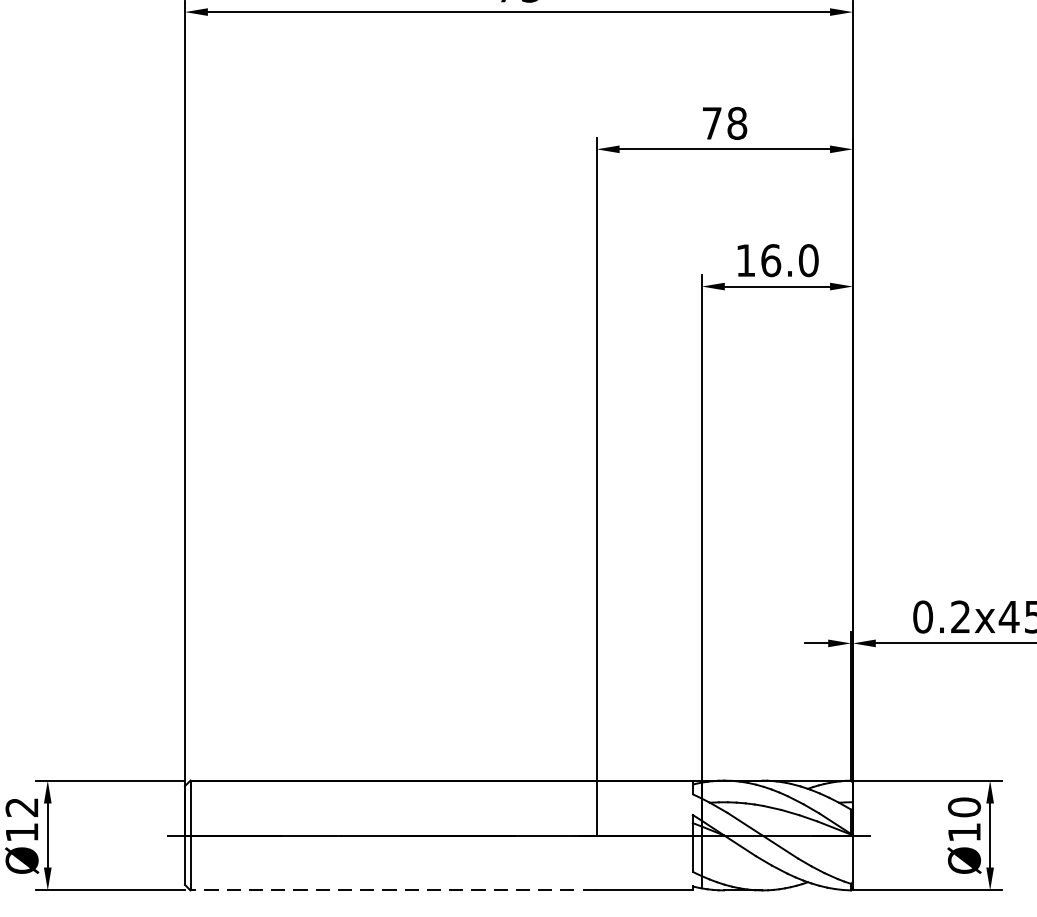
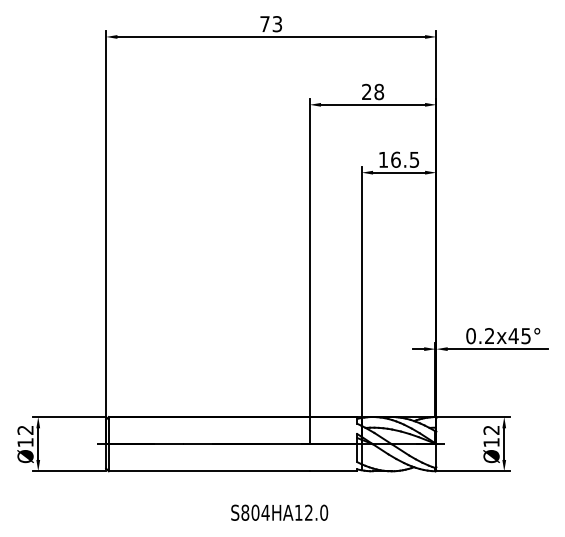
text: (711, 122) -> (366, 91), 78 -> 28
text: (808, 259) -> (414, 159), 16.0 -> 16.5
text: (964, 807) -> (491, 430), Ø10 -> Ø12
line: (392, 890) -> (208, 471), dashed -> solid

